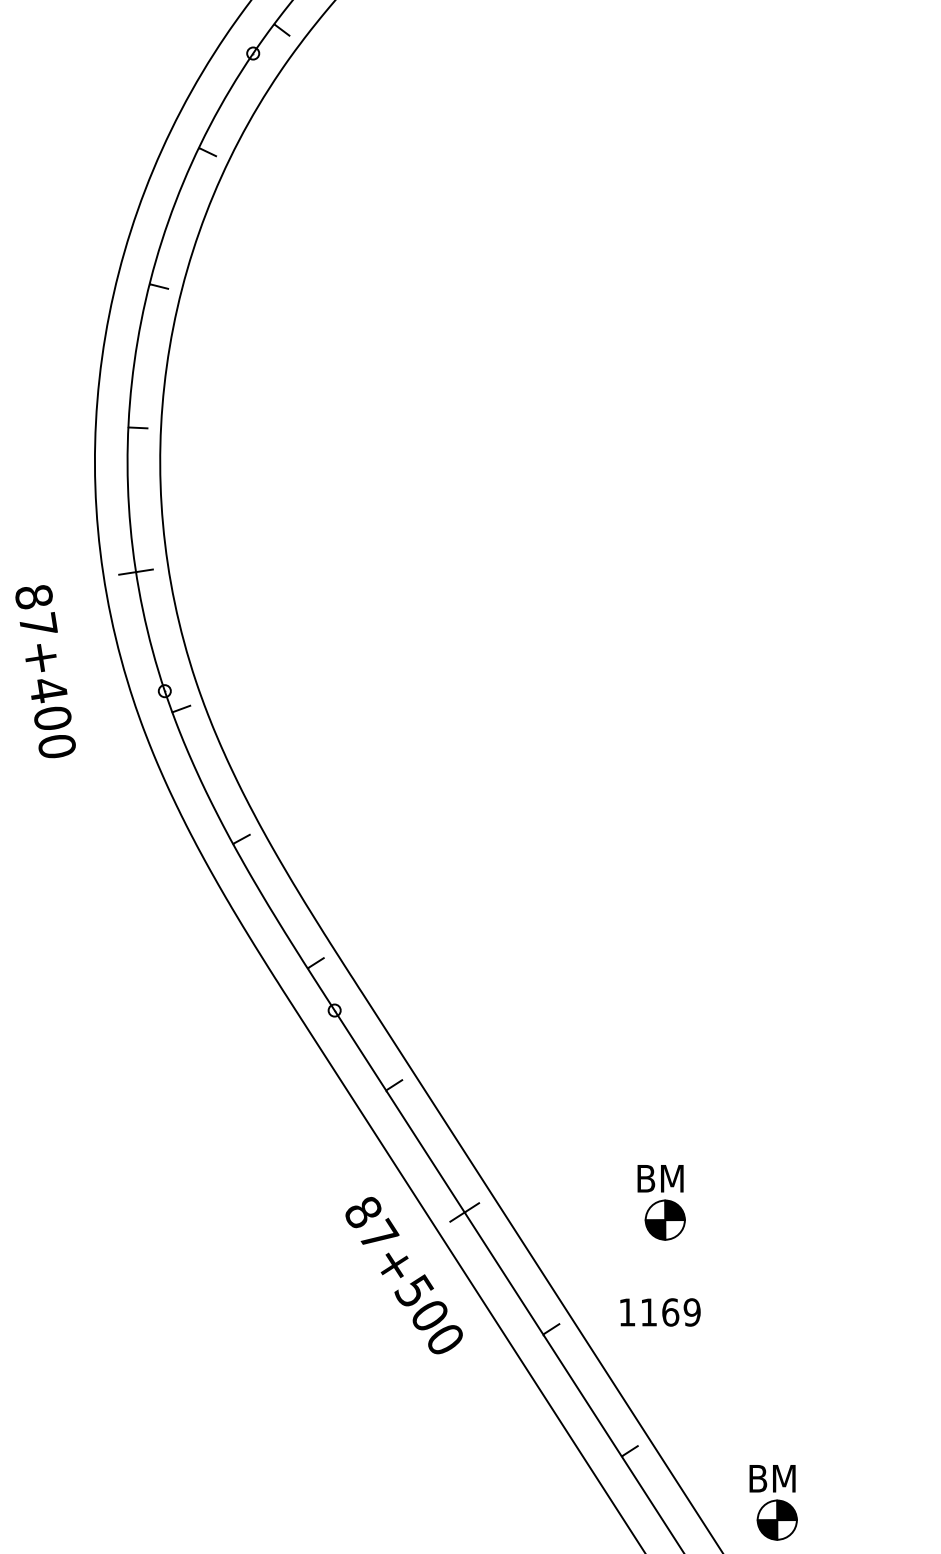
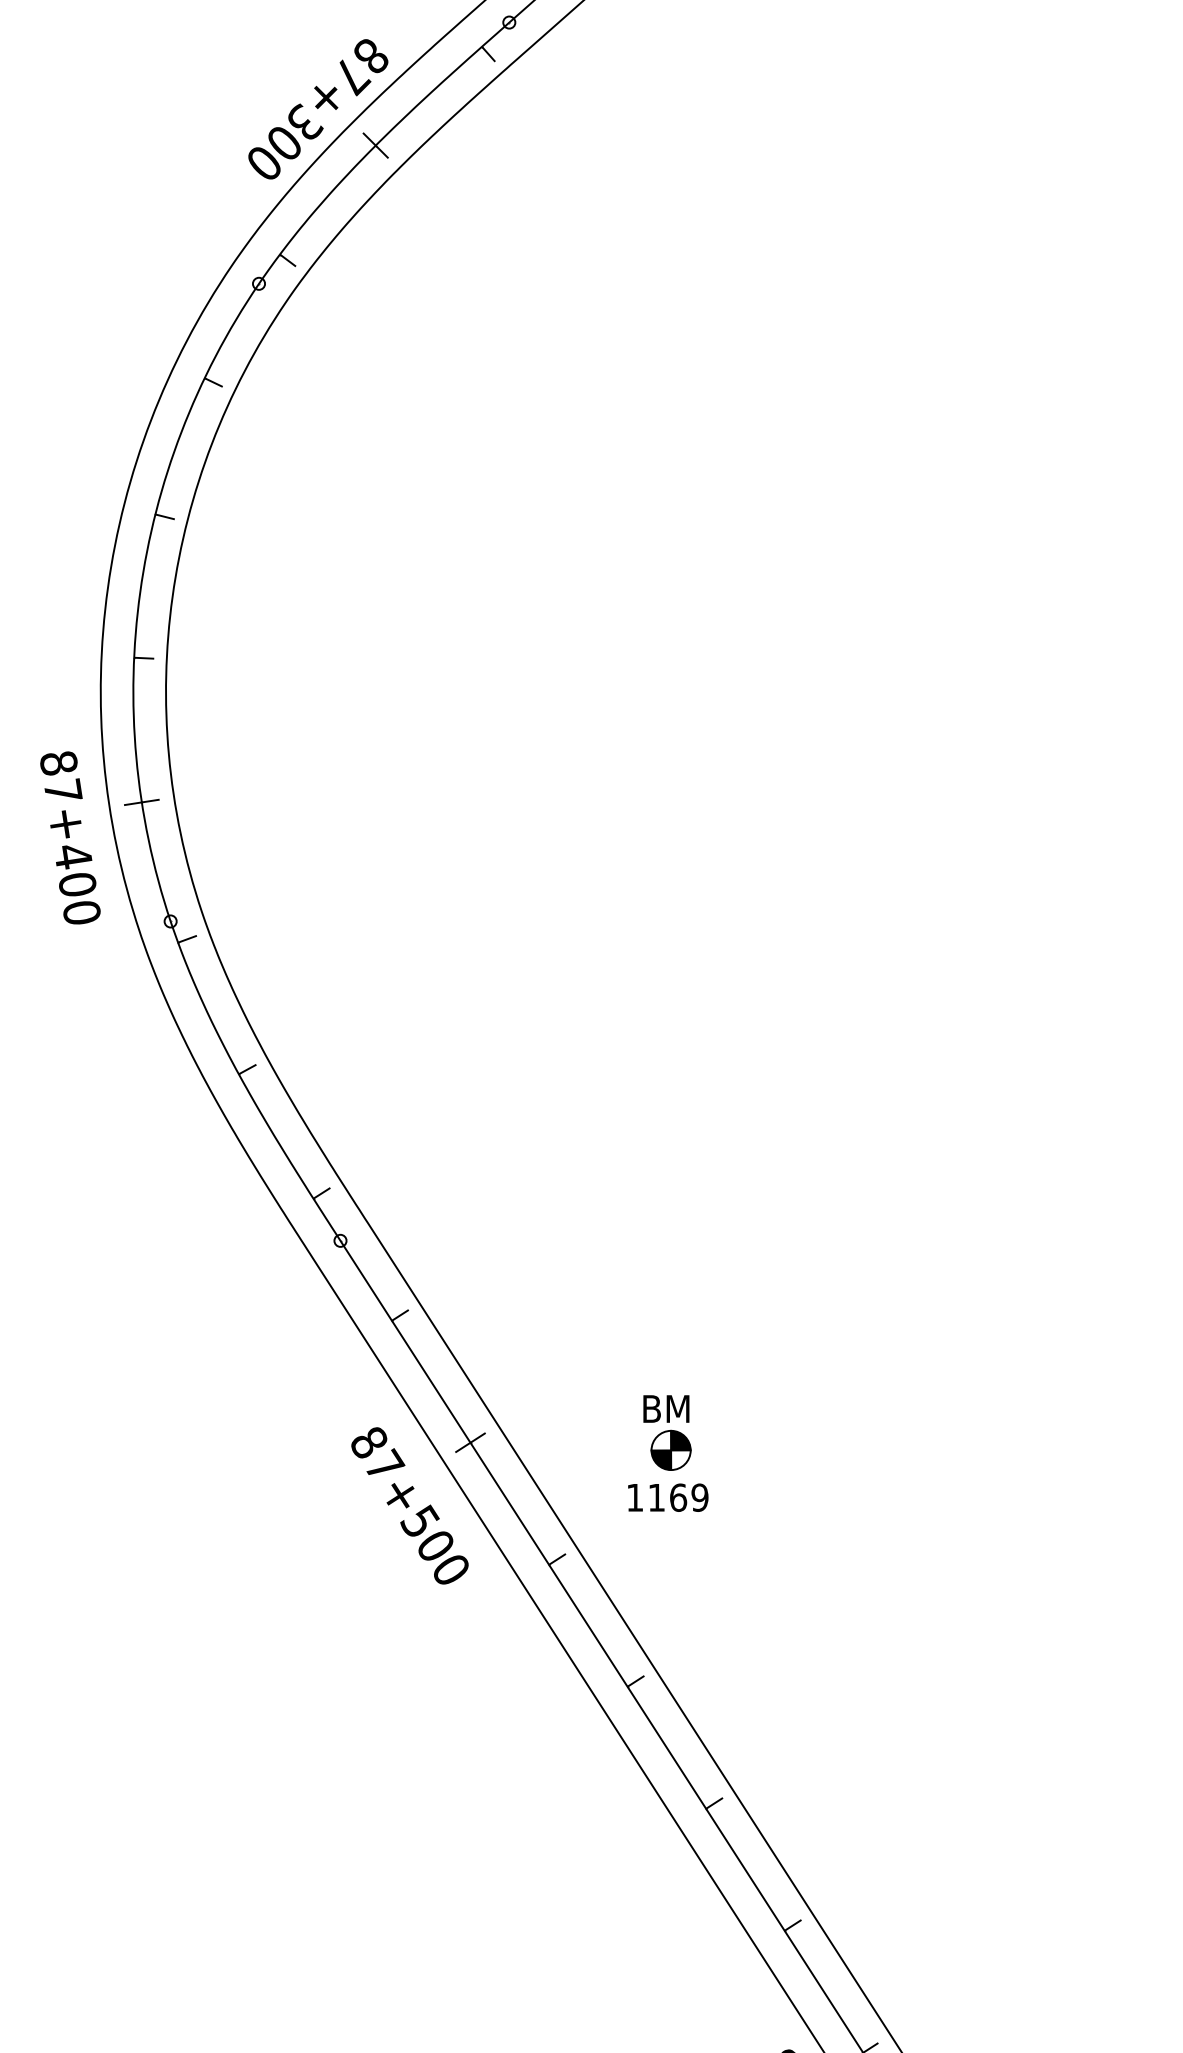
text: (45, 671) -> (70, 837), moved
text: (660, 1312) -> (668, 1497), moved
part: (773, 1502) -> (779, 1732), removed

